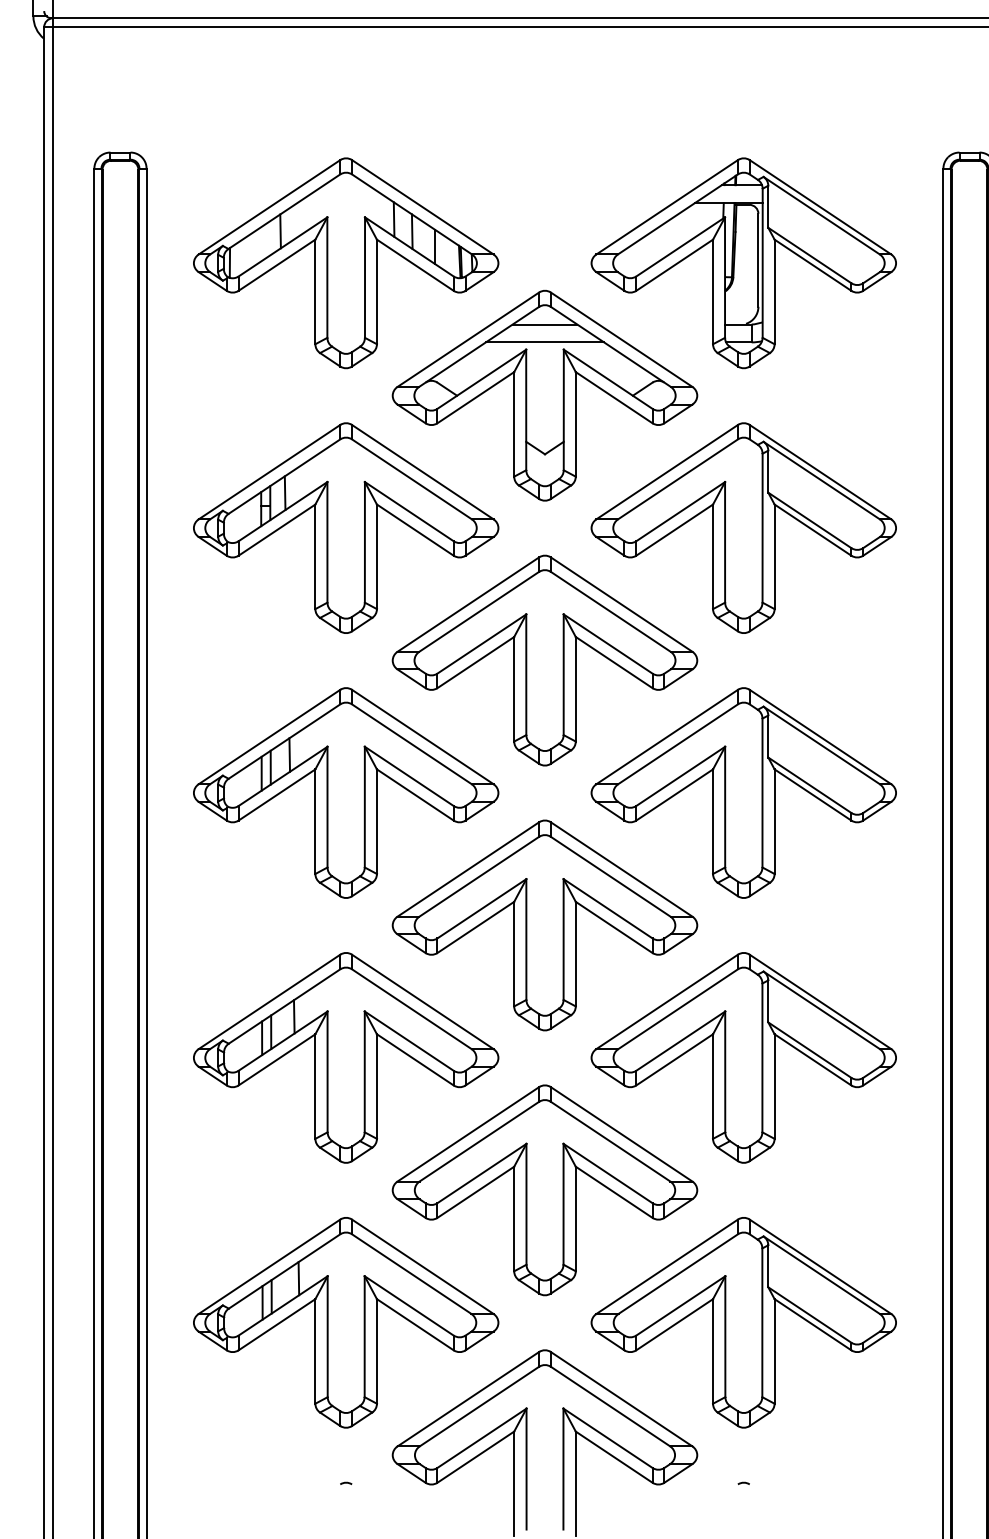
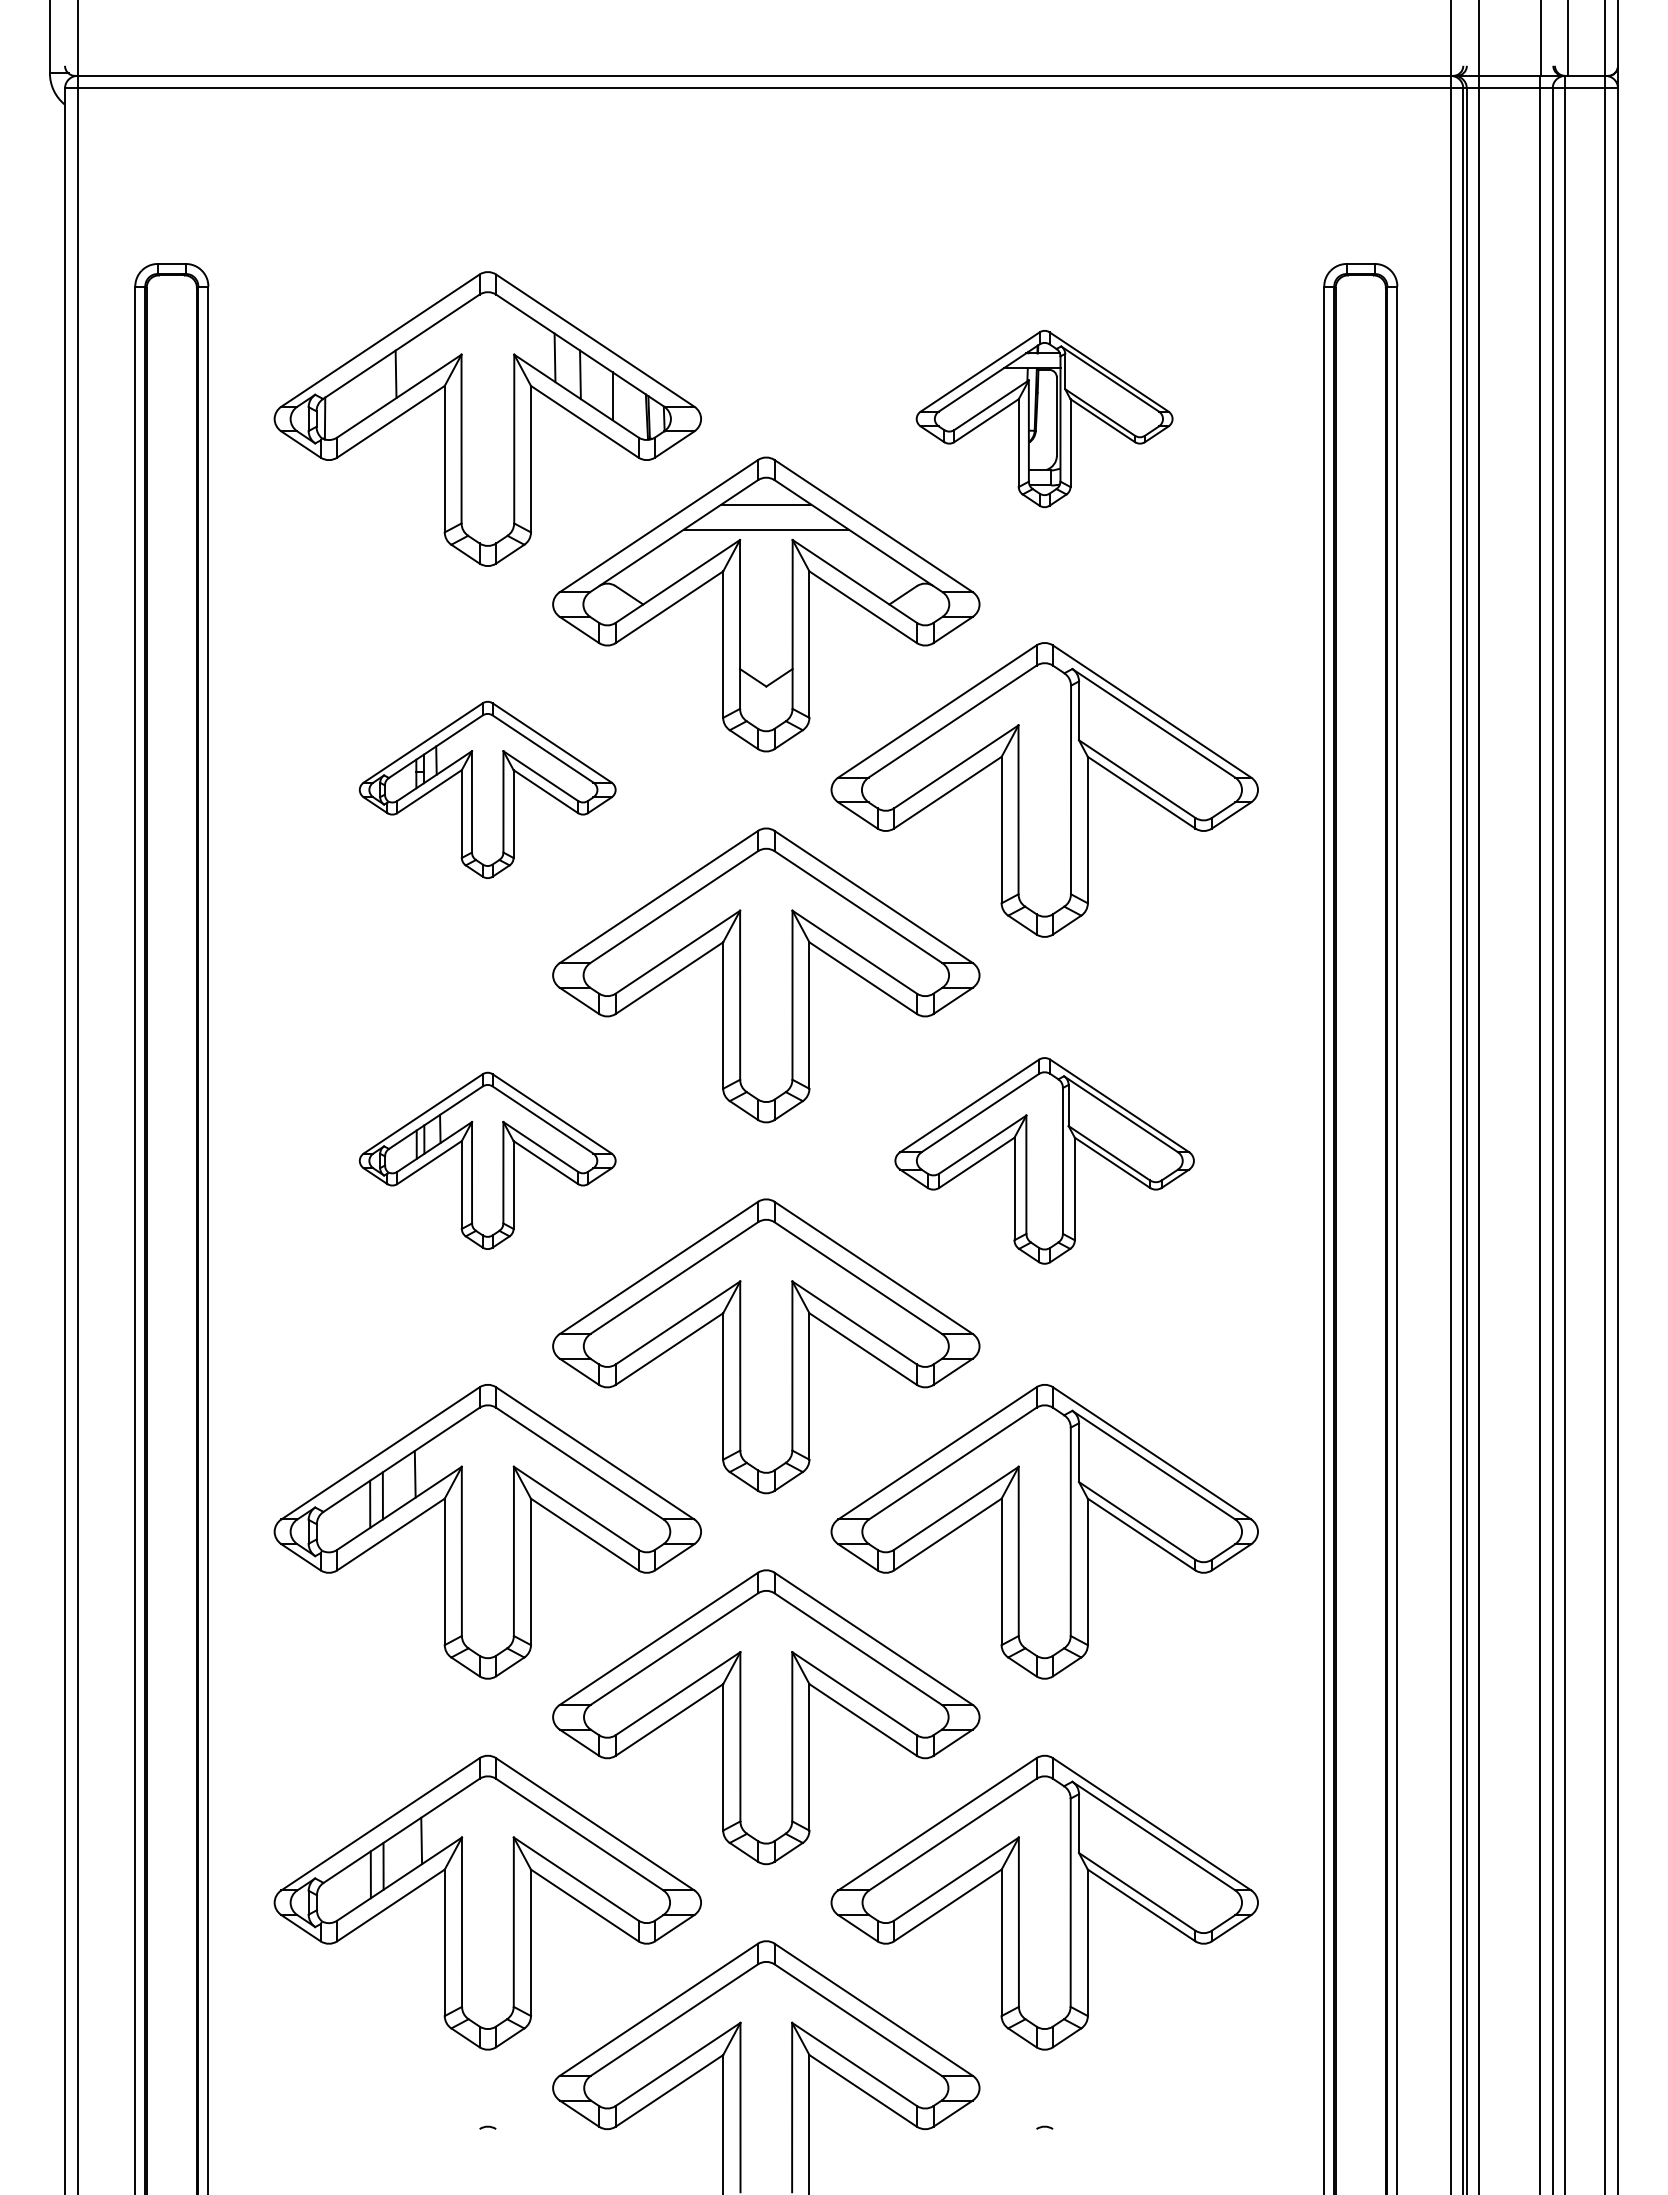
part: (743, 262) -> (1044, 418), size x0.6
part: (345, 527) -> (487, 789), size x0.6
part: (345, 792) -> (487, 1160), size x0.6
part: (743, 792) -> (1044, 1160), size x0.7

